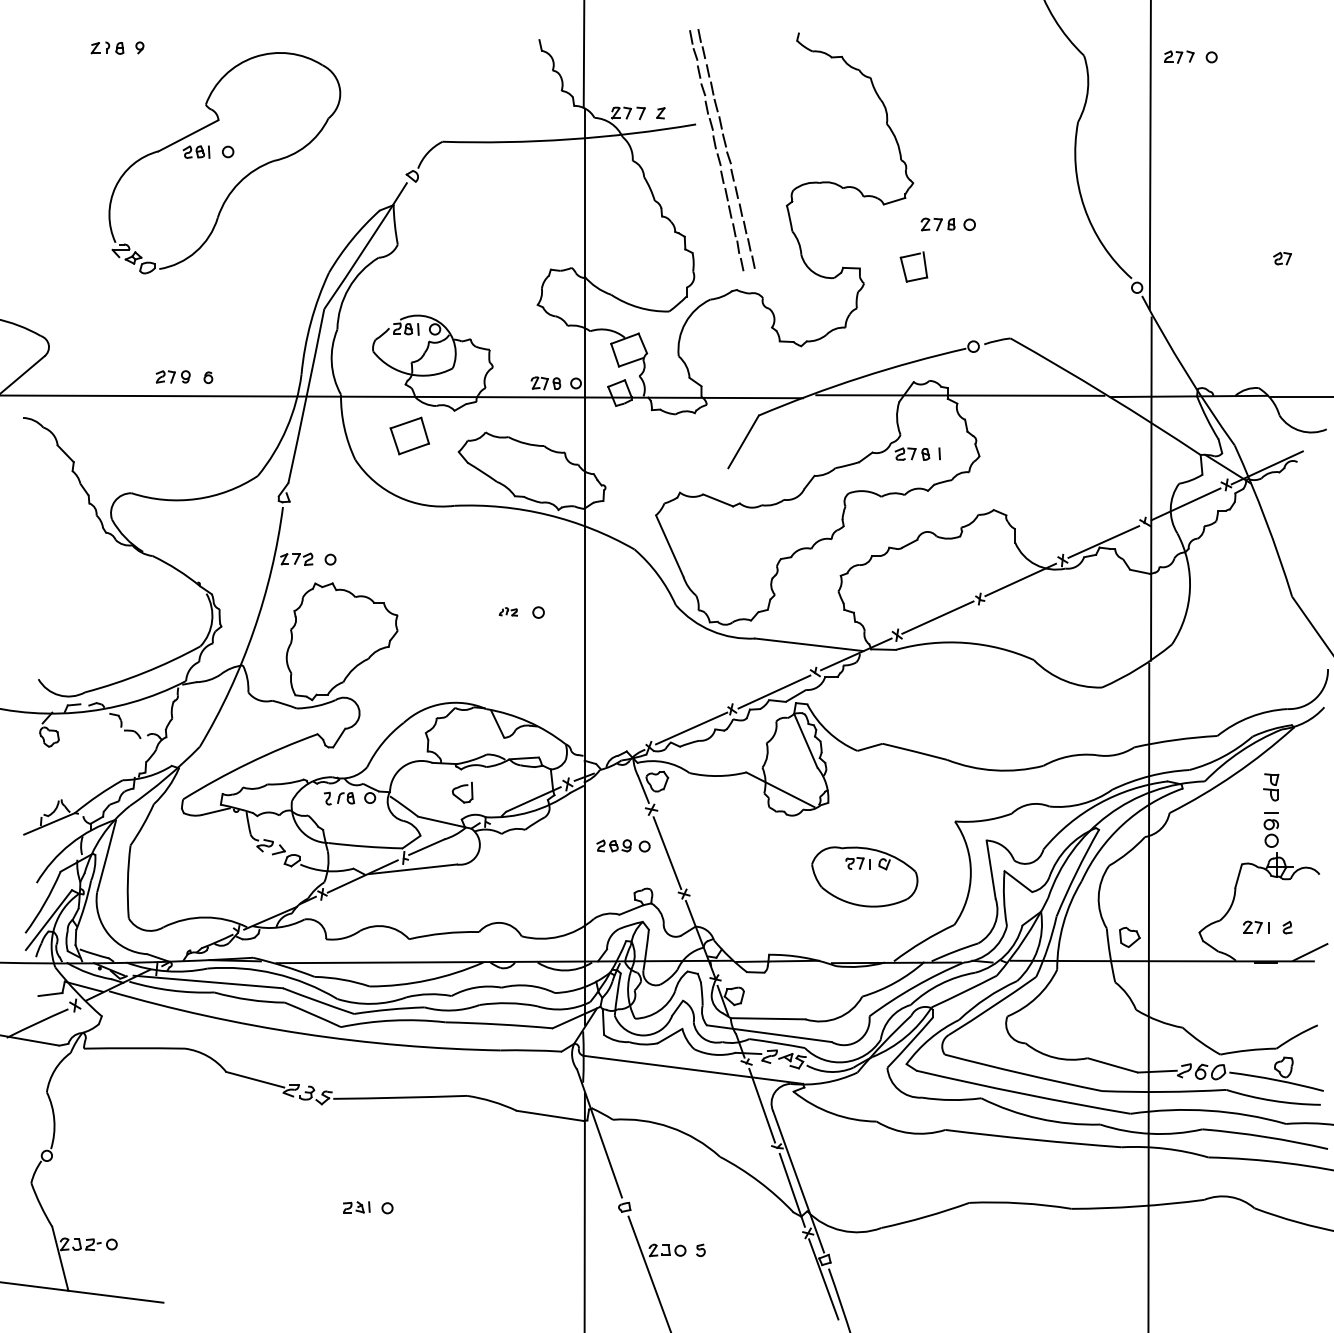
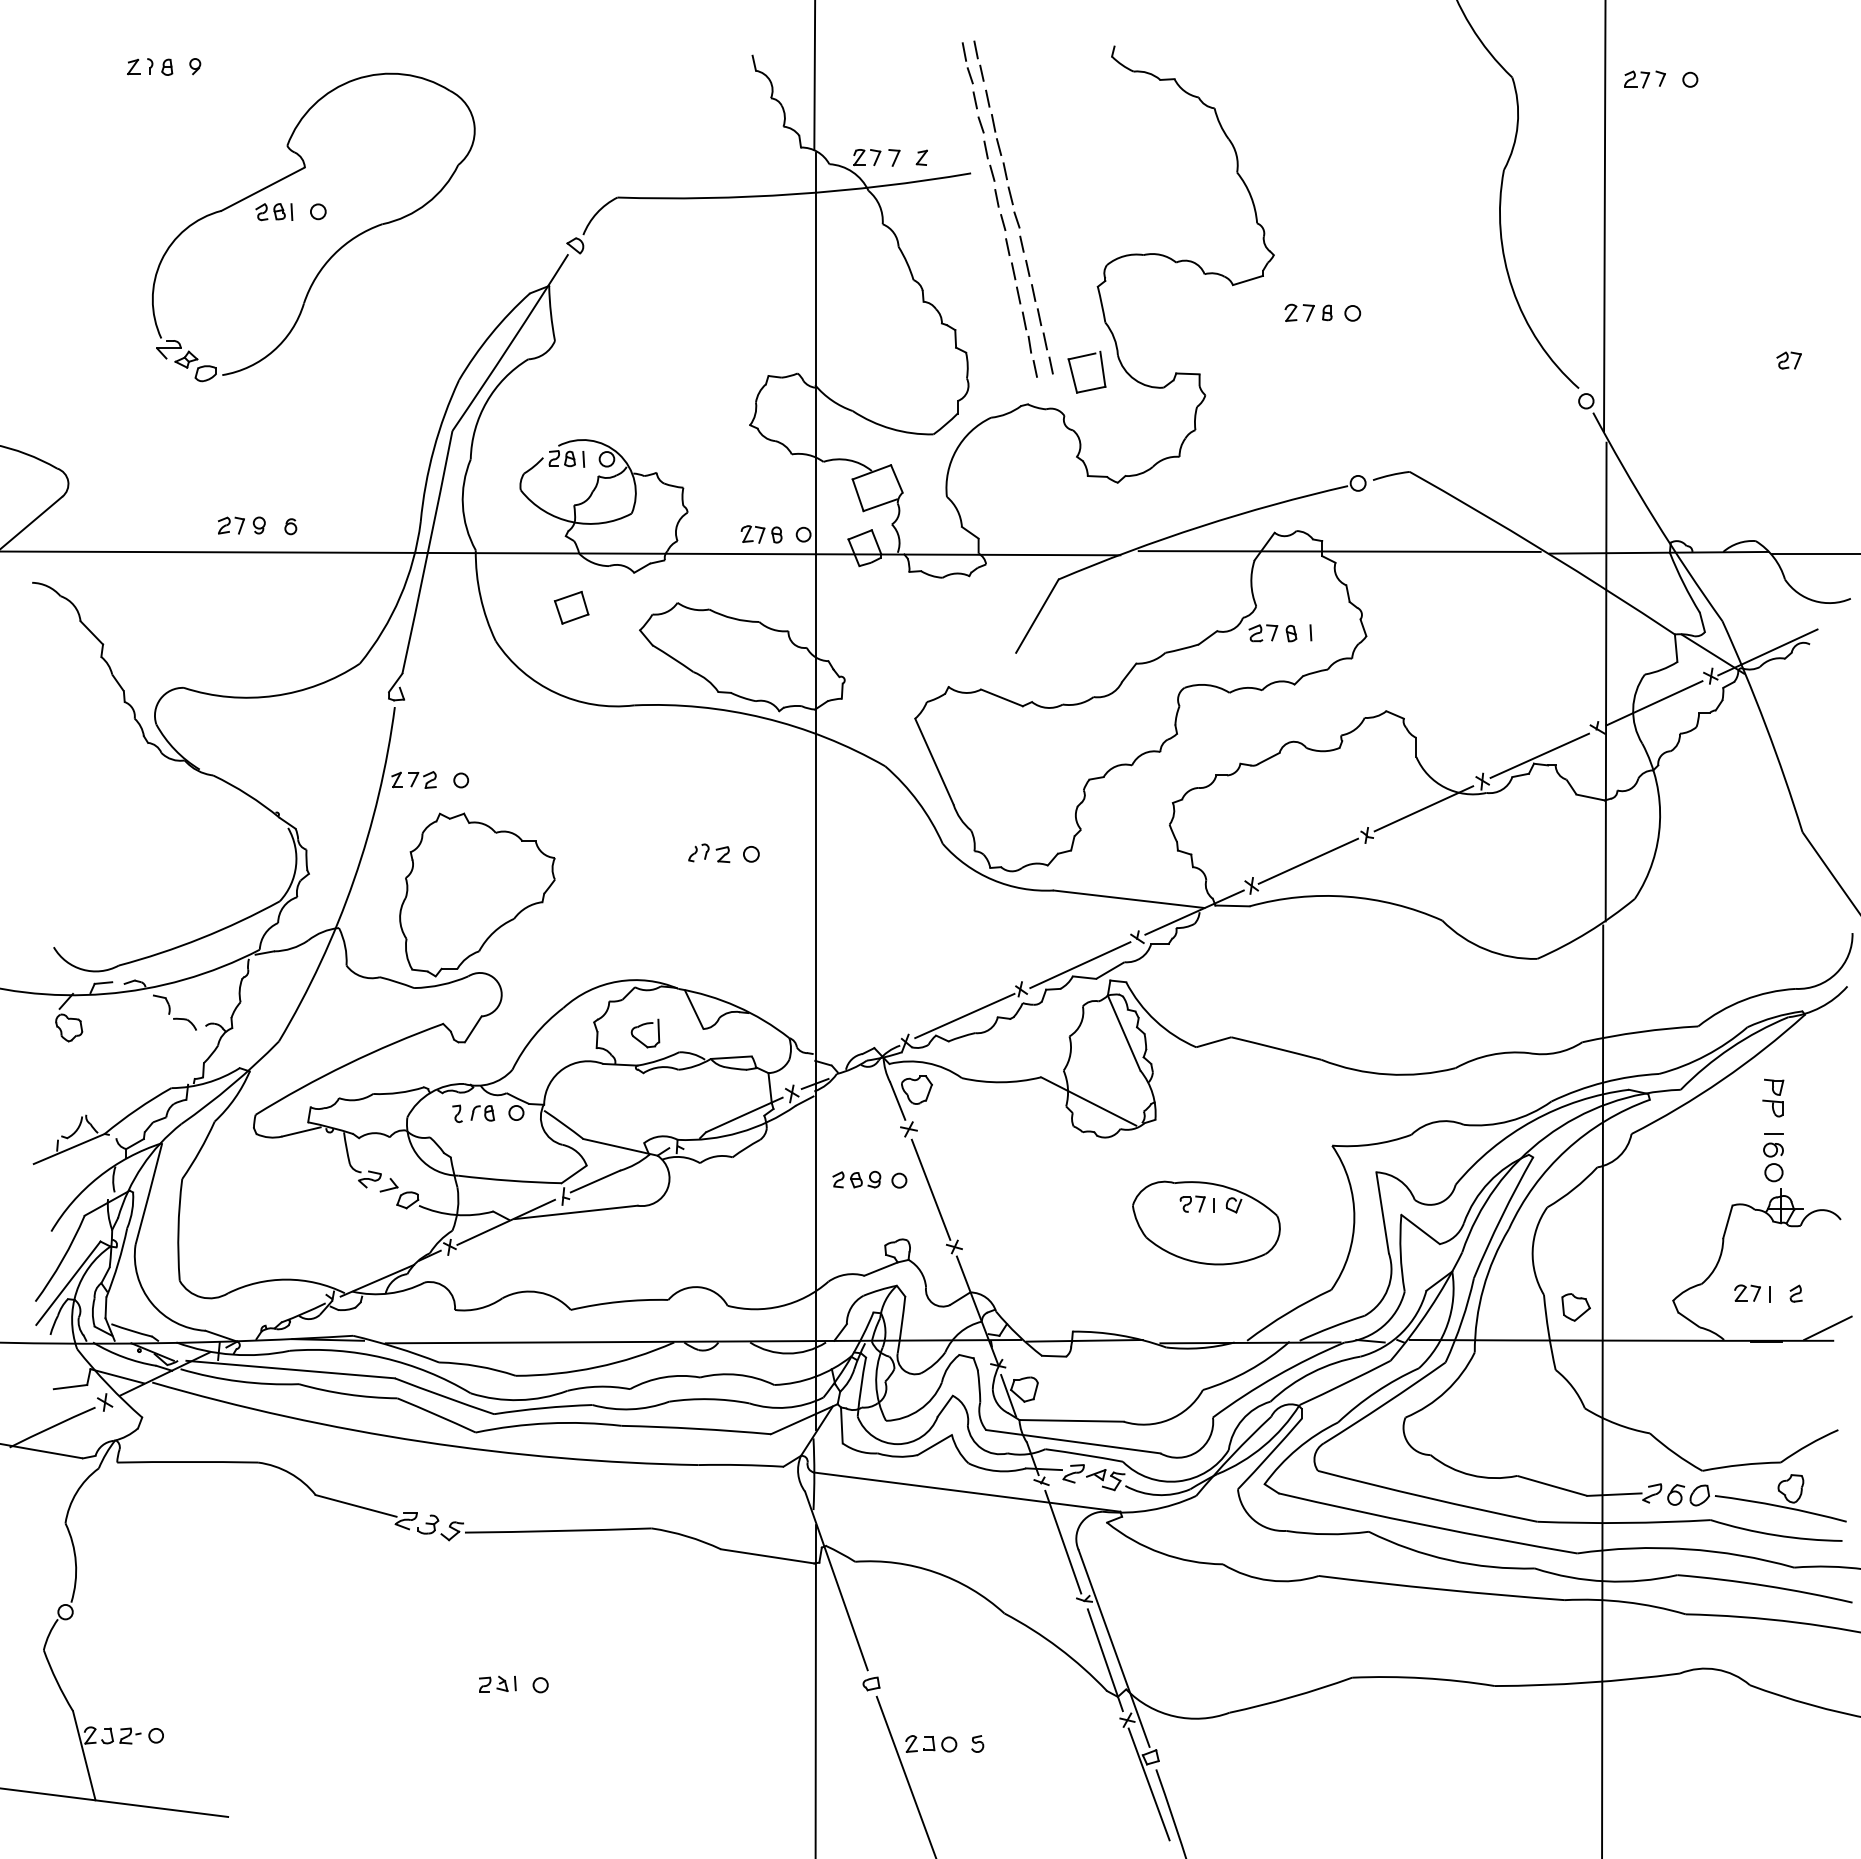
part: (904, 267) -> (1073, 373), moved
part: (409, 435) -> (571, 607), size x0.62
part: (508, 612) -> (709, 853), size x1.67
part: (461, 786) -> (644, 1025), moved

